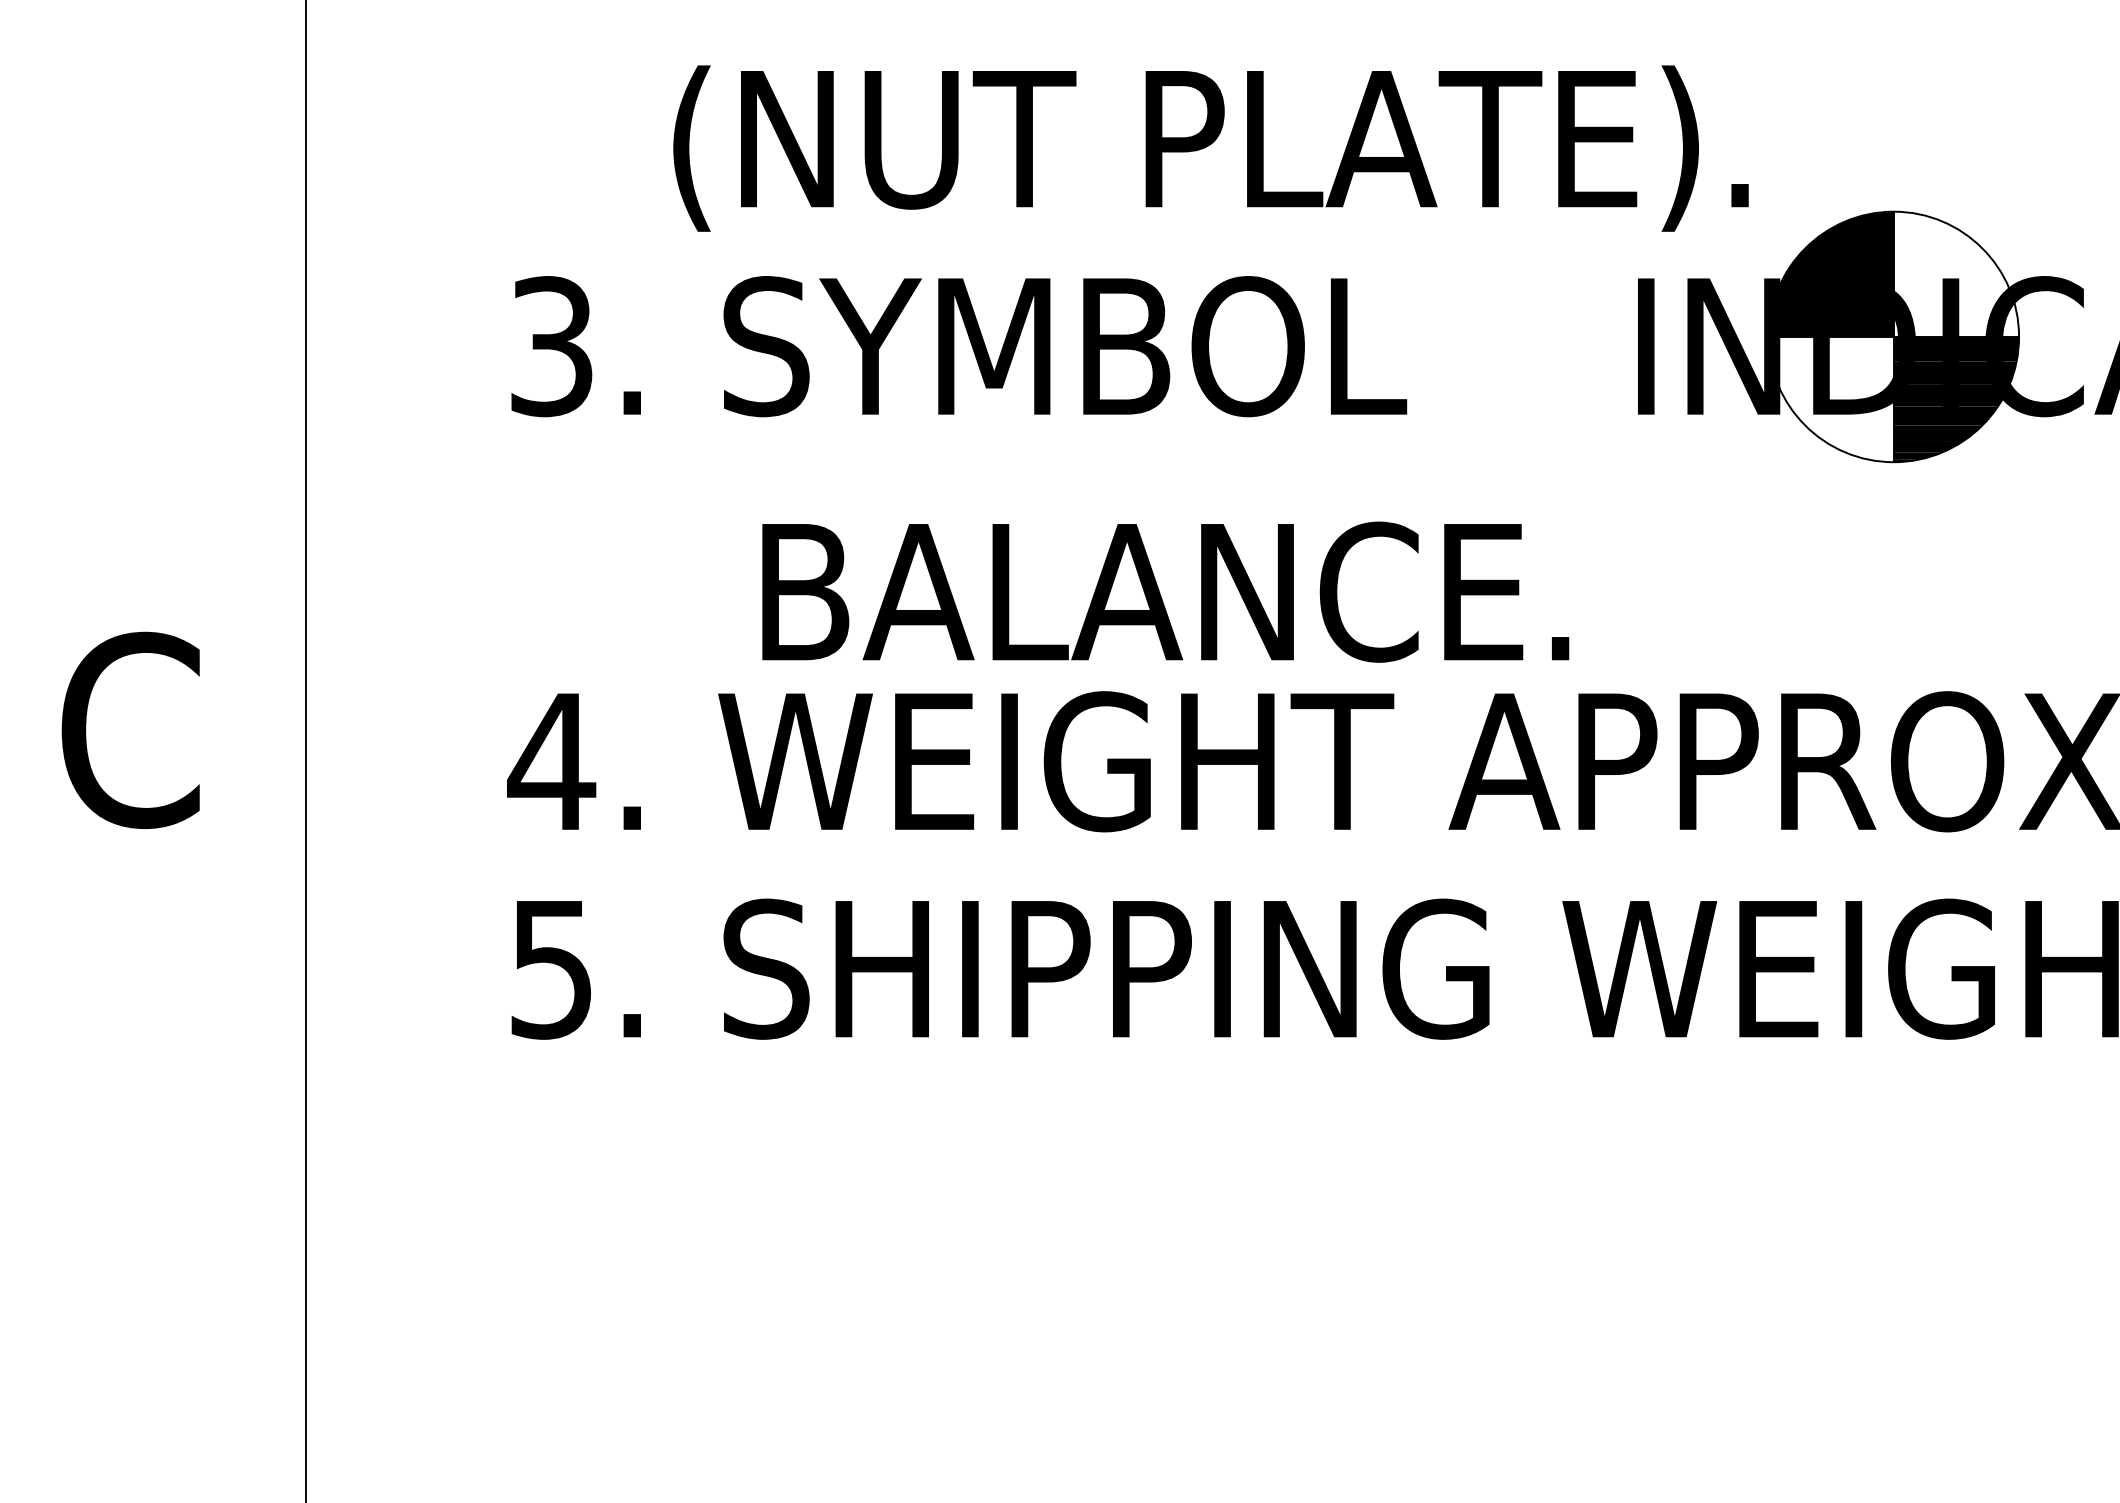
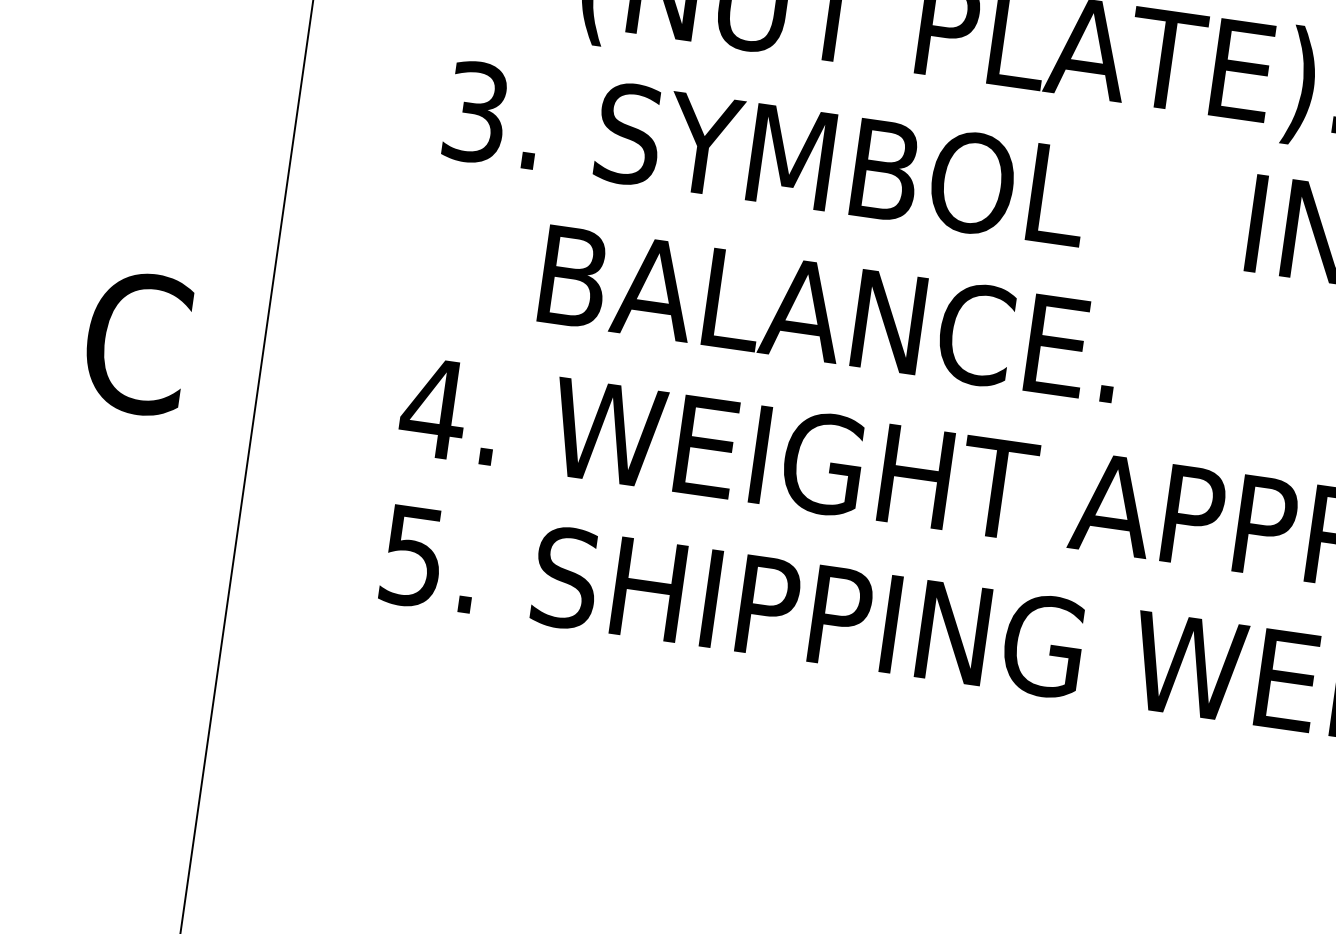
text: (1165, 591) -> (830, 313), moved

